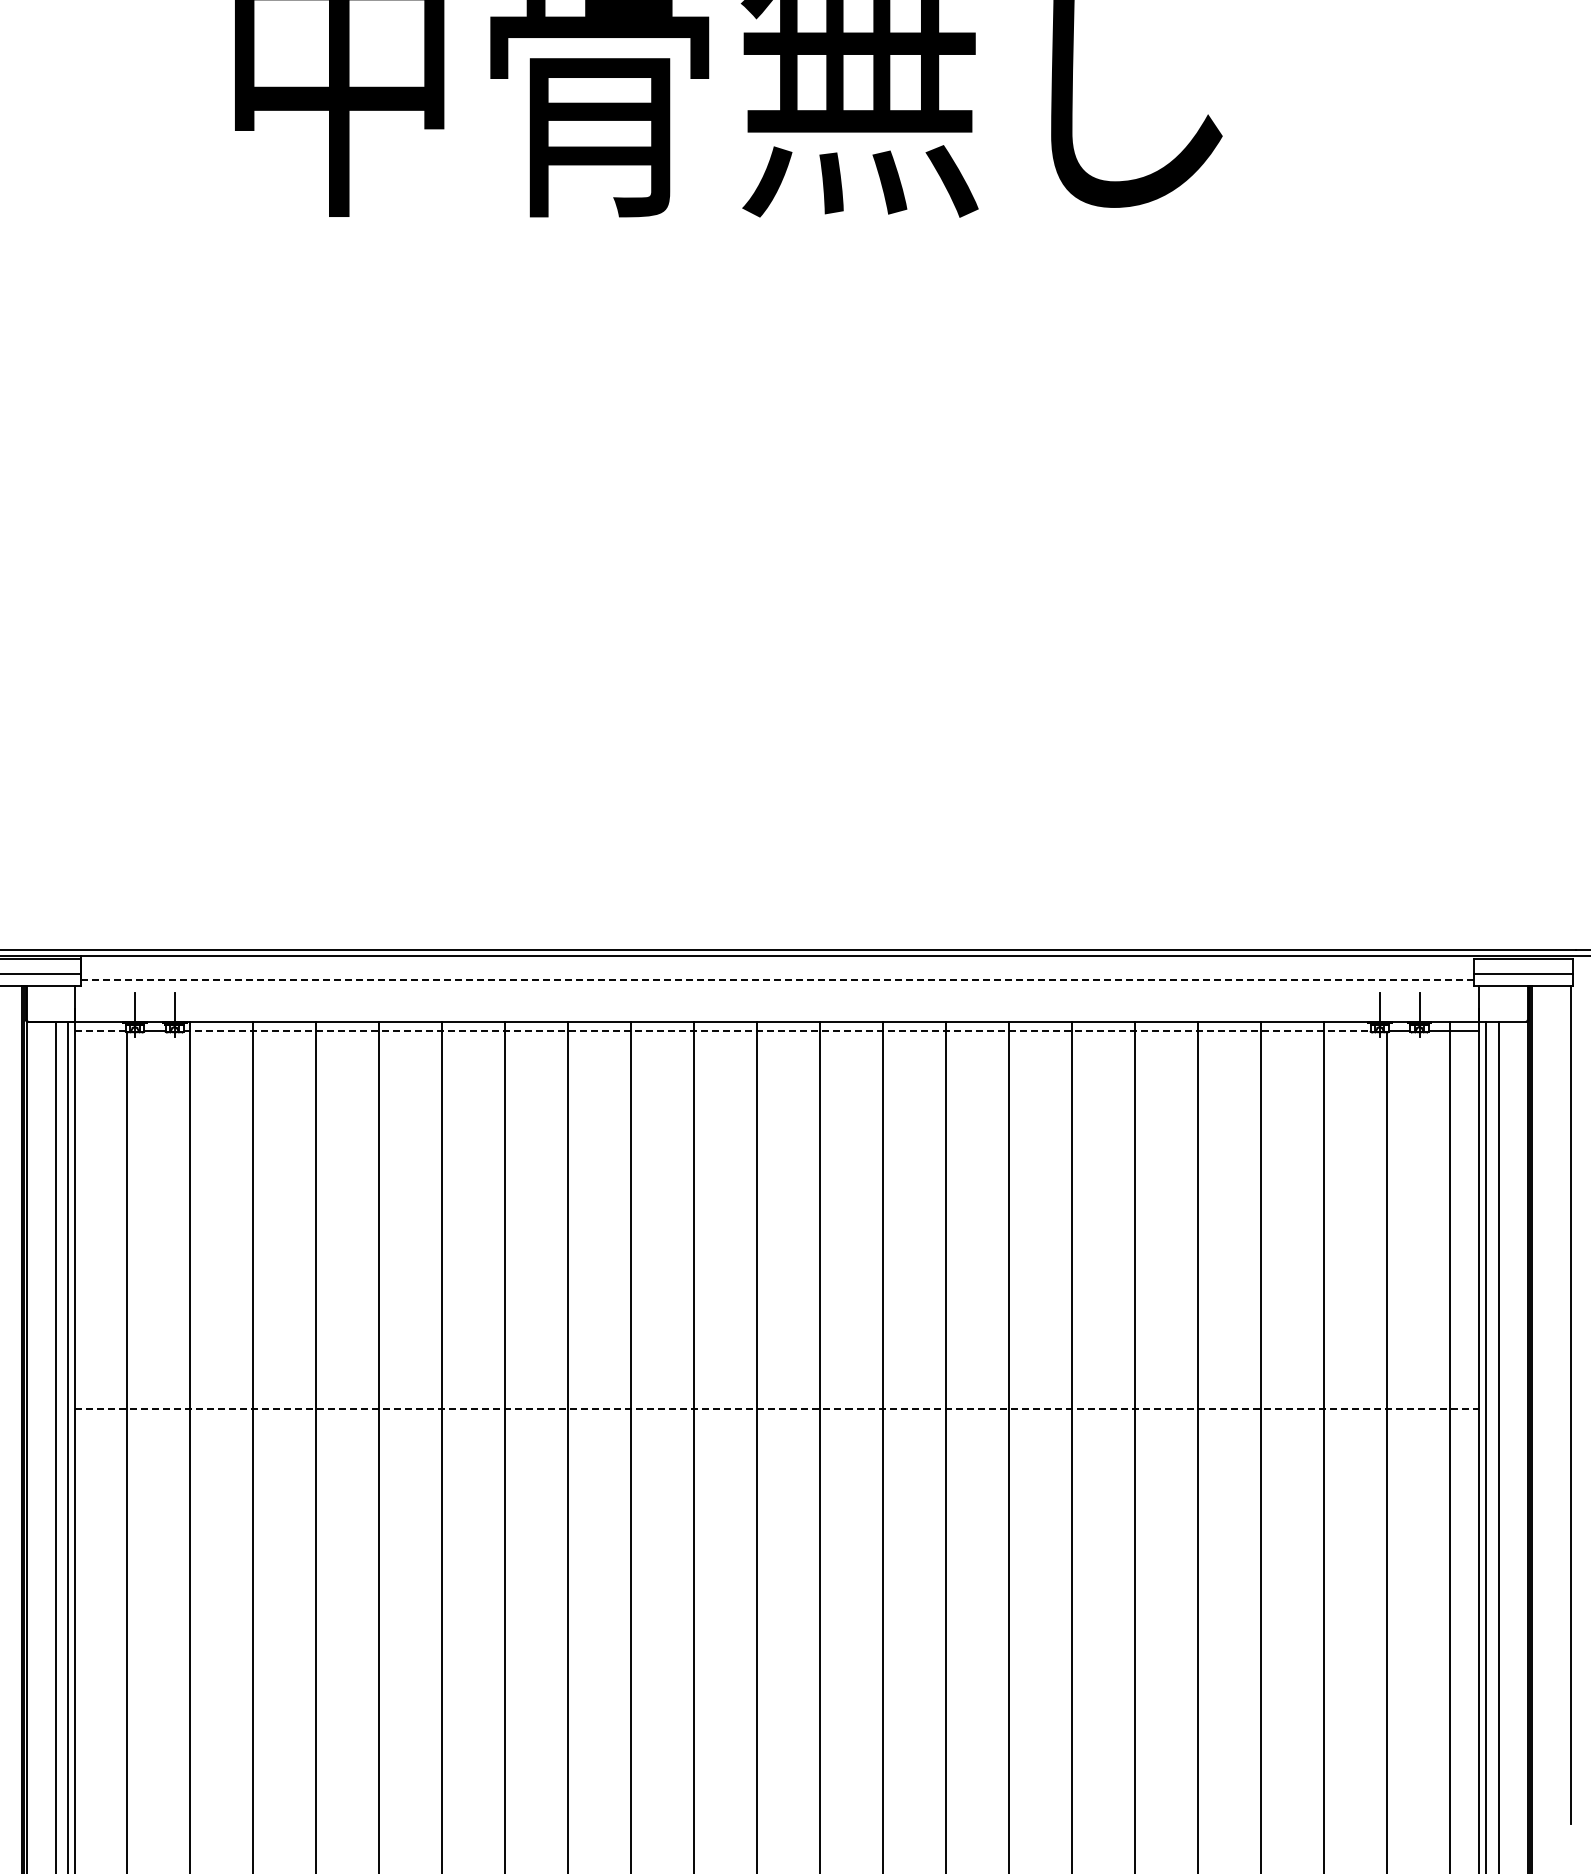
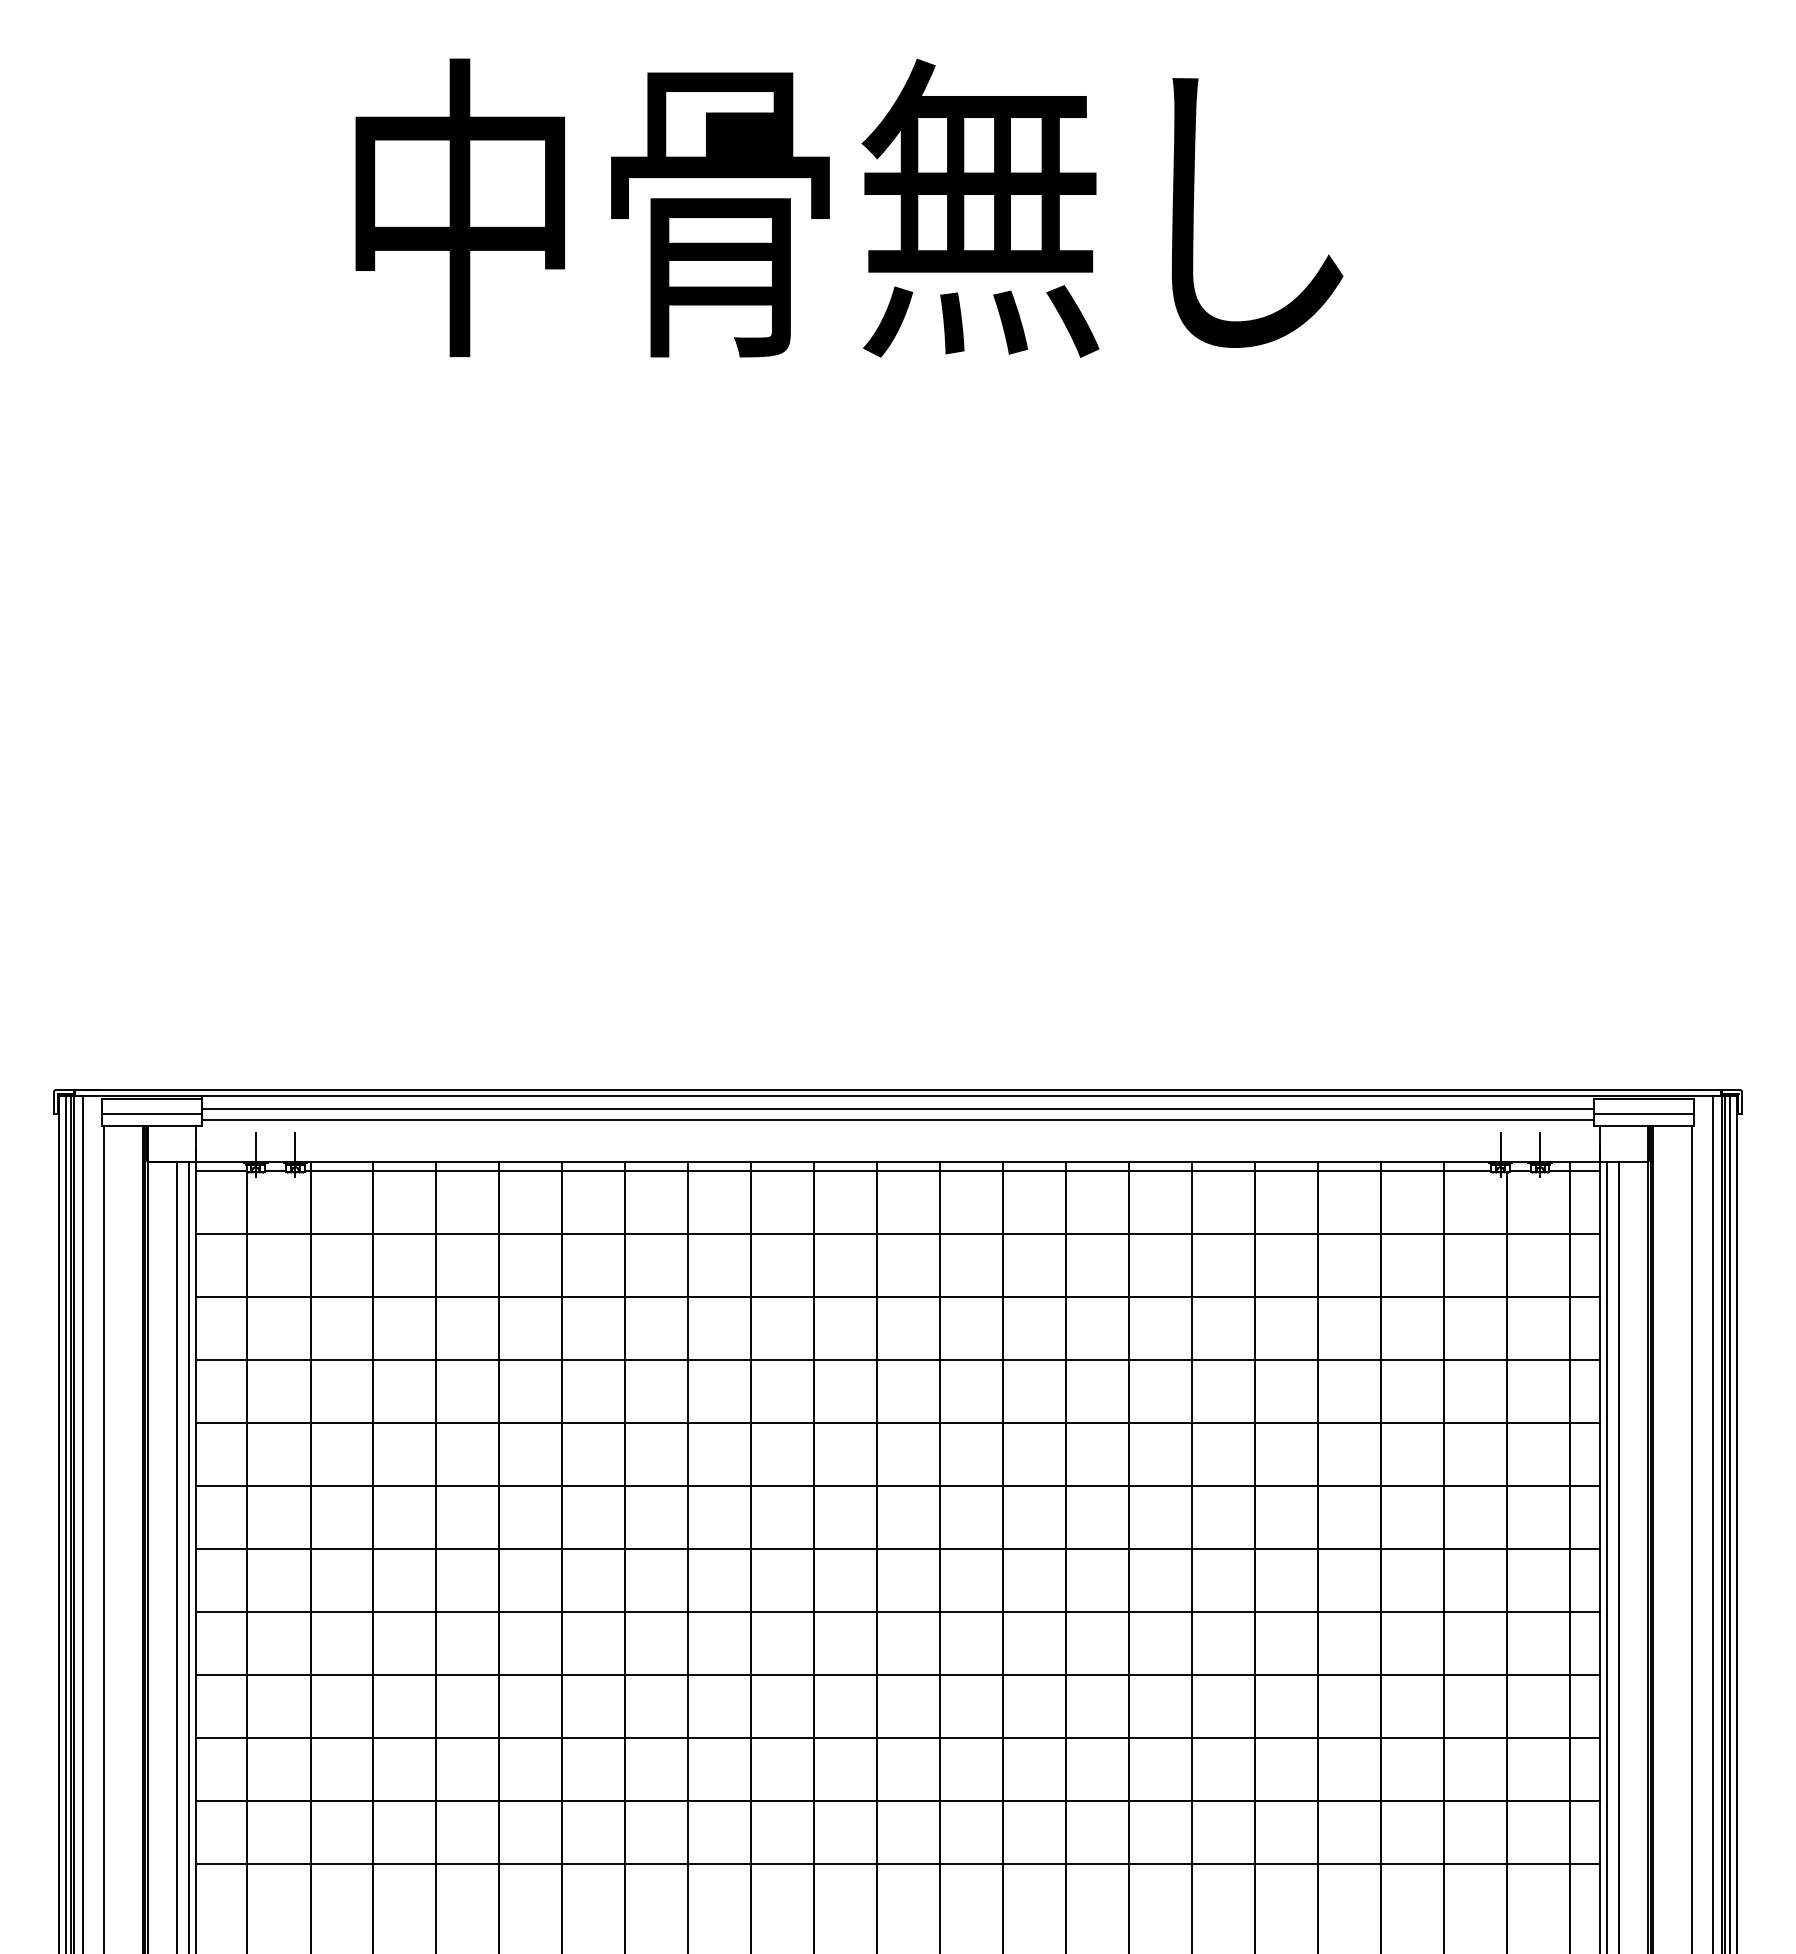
line: (776, 968) -> (897, 1108), added
line: (777, 980) -> (898, 1120), dashed -> solid
line: (100, 1030) -> (221, 1170), dashed -> solid
line: (777, 1030) -> (898, 1170), dashed -> solid
line: (776, 1093) -> (897, 1233), added
line: (776, 1156) -> (897, 1296), added
line: (776, 1219) -> (897, 1359), added
line: (776, 1282) -> (897, 1422), added
line: (776, 1345) -> (897, 1485), added
line: (777, 1408) -> (898, 1548), dashed -> solid
line: (776, 1471) -> (897, 1611), added
line: (776, 1534) -> (897, 1674), added
line: (776, 1597) -> (897, 1737), added
line: (776, 1660) -> (897, 1800), added
line: (776, 1723) -> (897, 1863), added

